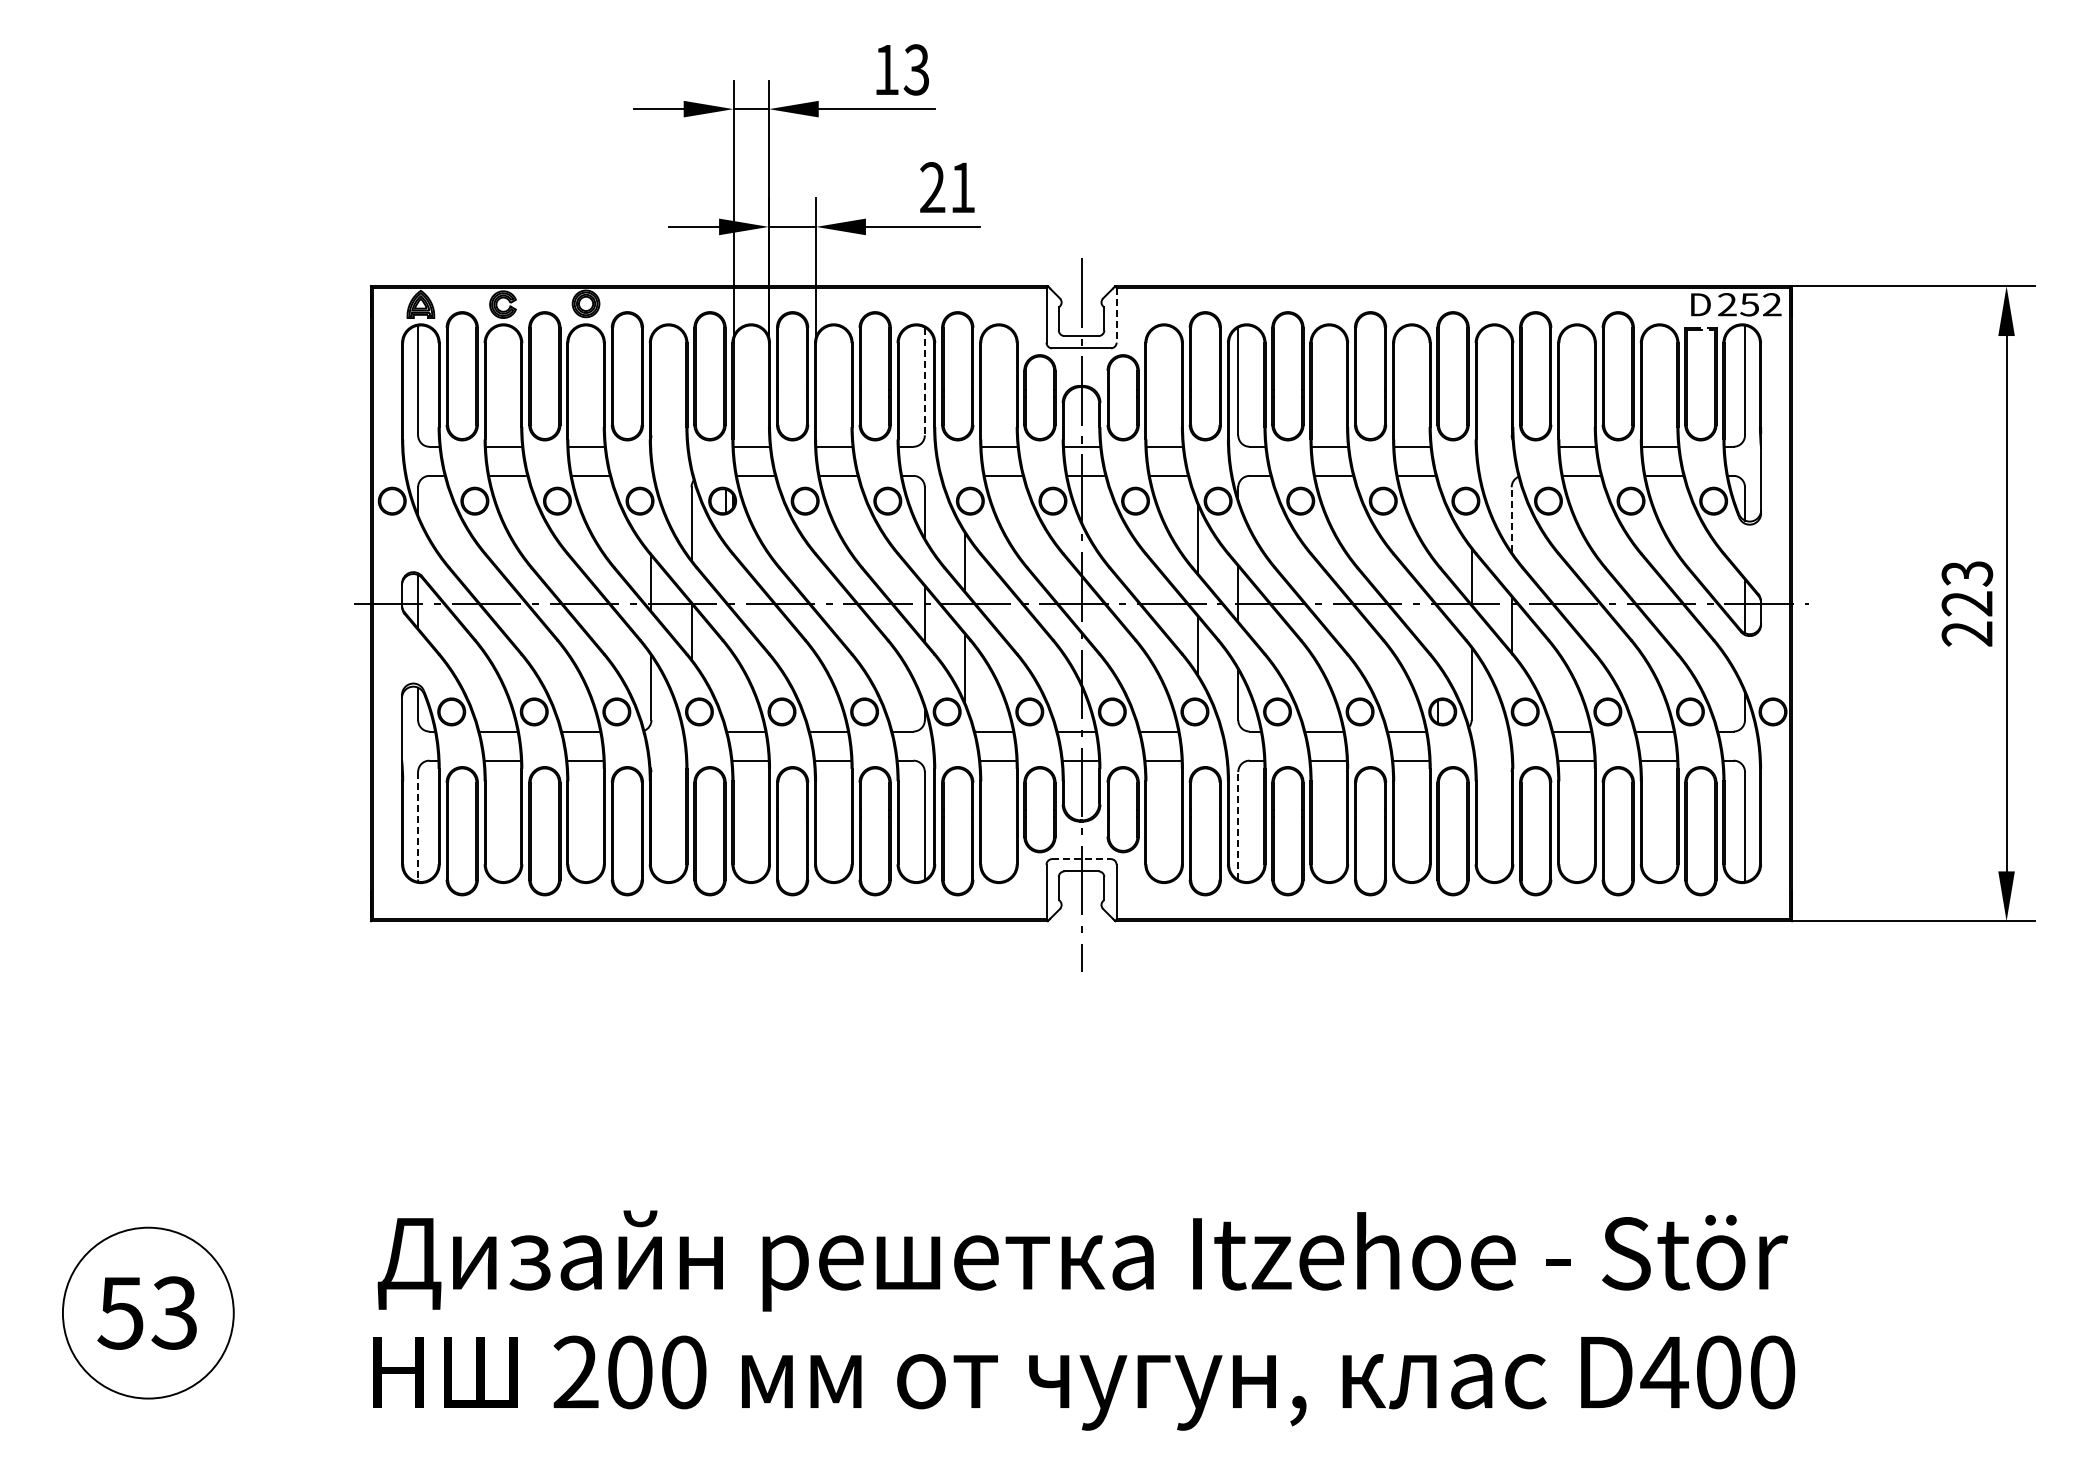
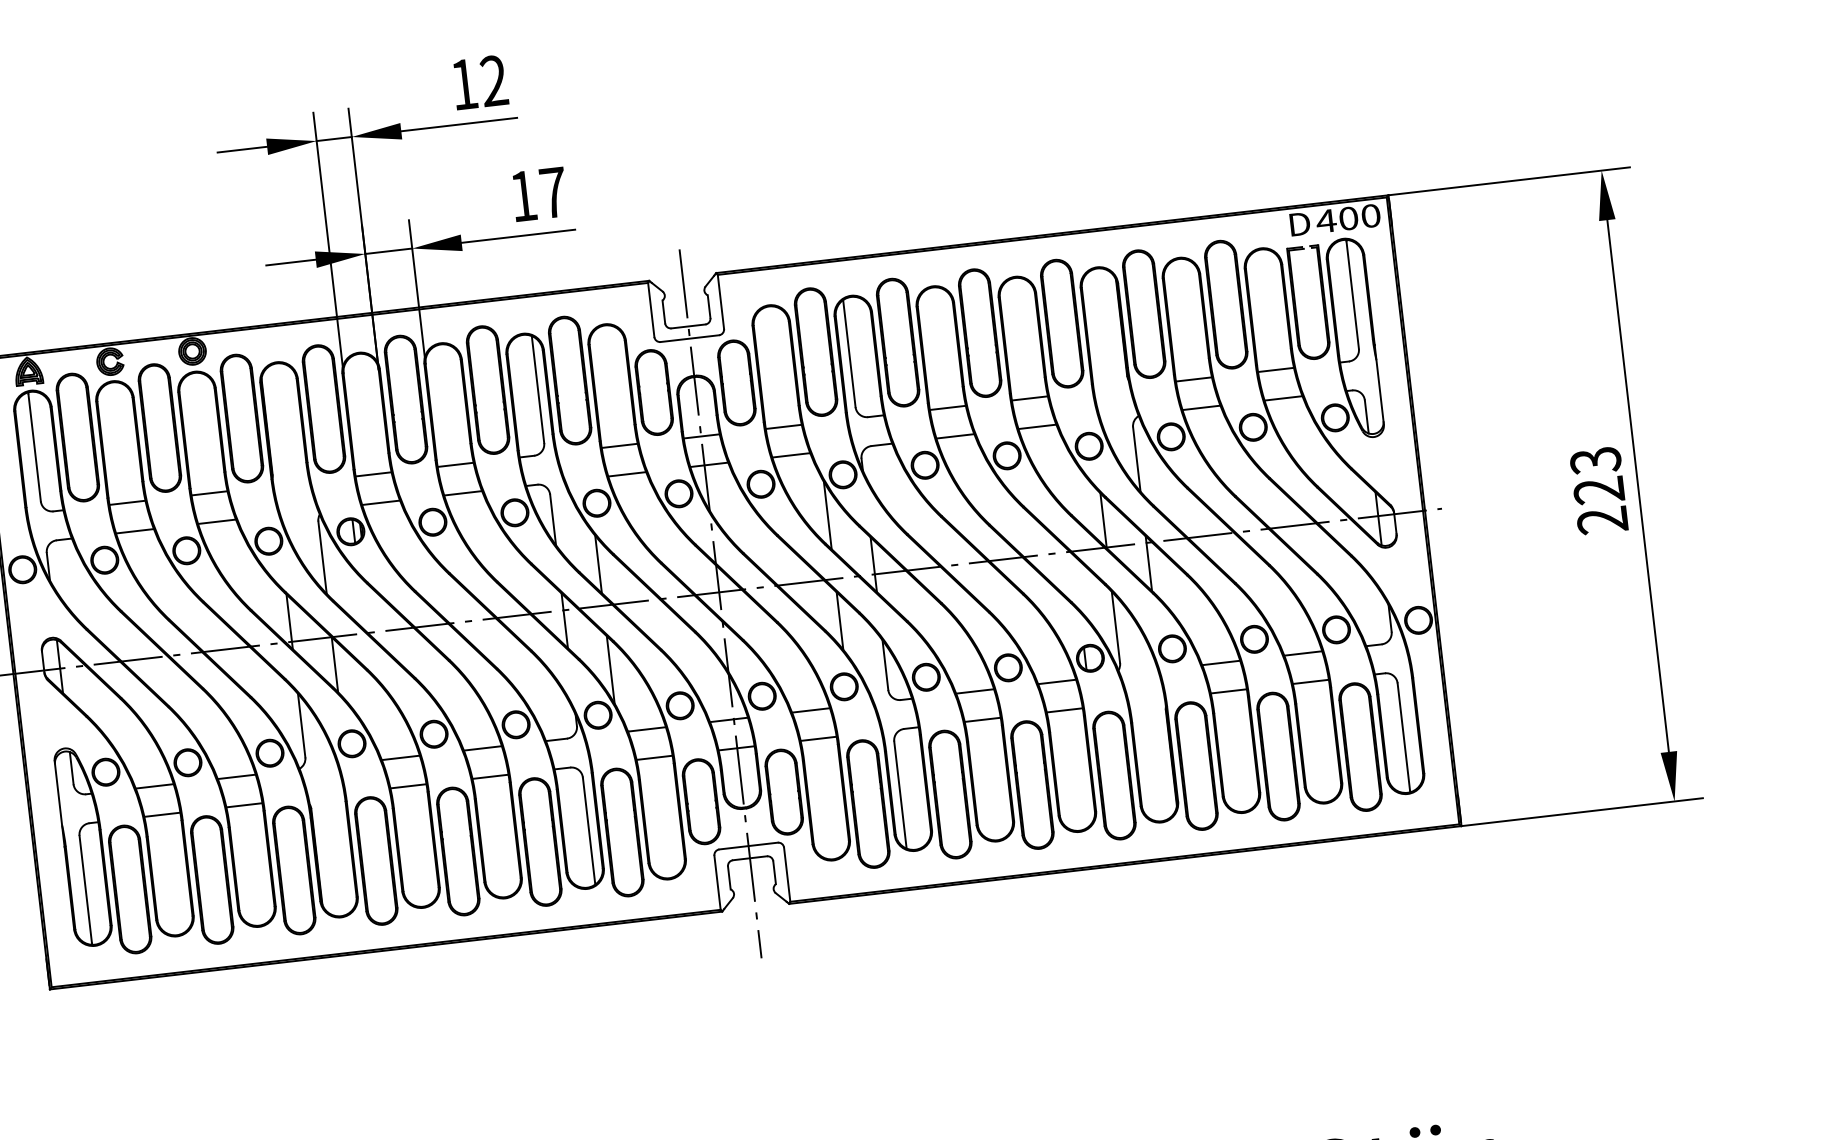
text: (916, 69) -> (493, 80), 13 -> 12
text: (947, 187) -> (538, 194), 21 -> 17
text: (1749, 304) -> (1348, 218), 252 -> 400
line: (1116, 315) -> (720, 302), dashed -> solid
line: (924, 381) -> (537, 389), dashed -> solid
line: (1511, 519) -> (1136, 459), dashed -> solid
line: (418, 825) -> (86, 888), dashed -> solid
line: (1238, 825) -> (900, 794), dashed -> solid
line: (1082, 859) -> (749, 846), dashed -> solid

